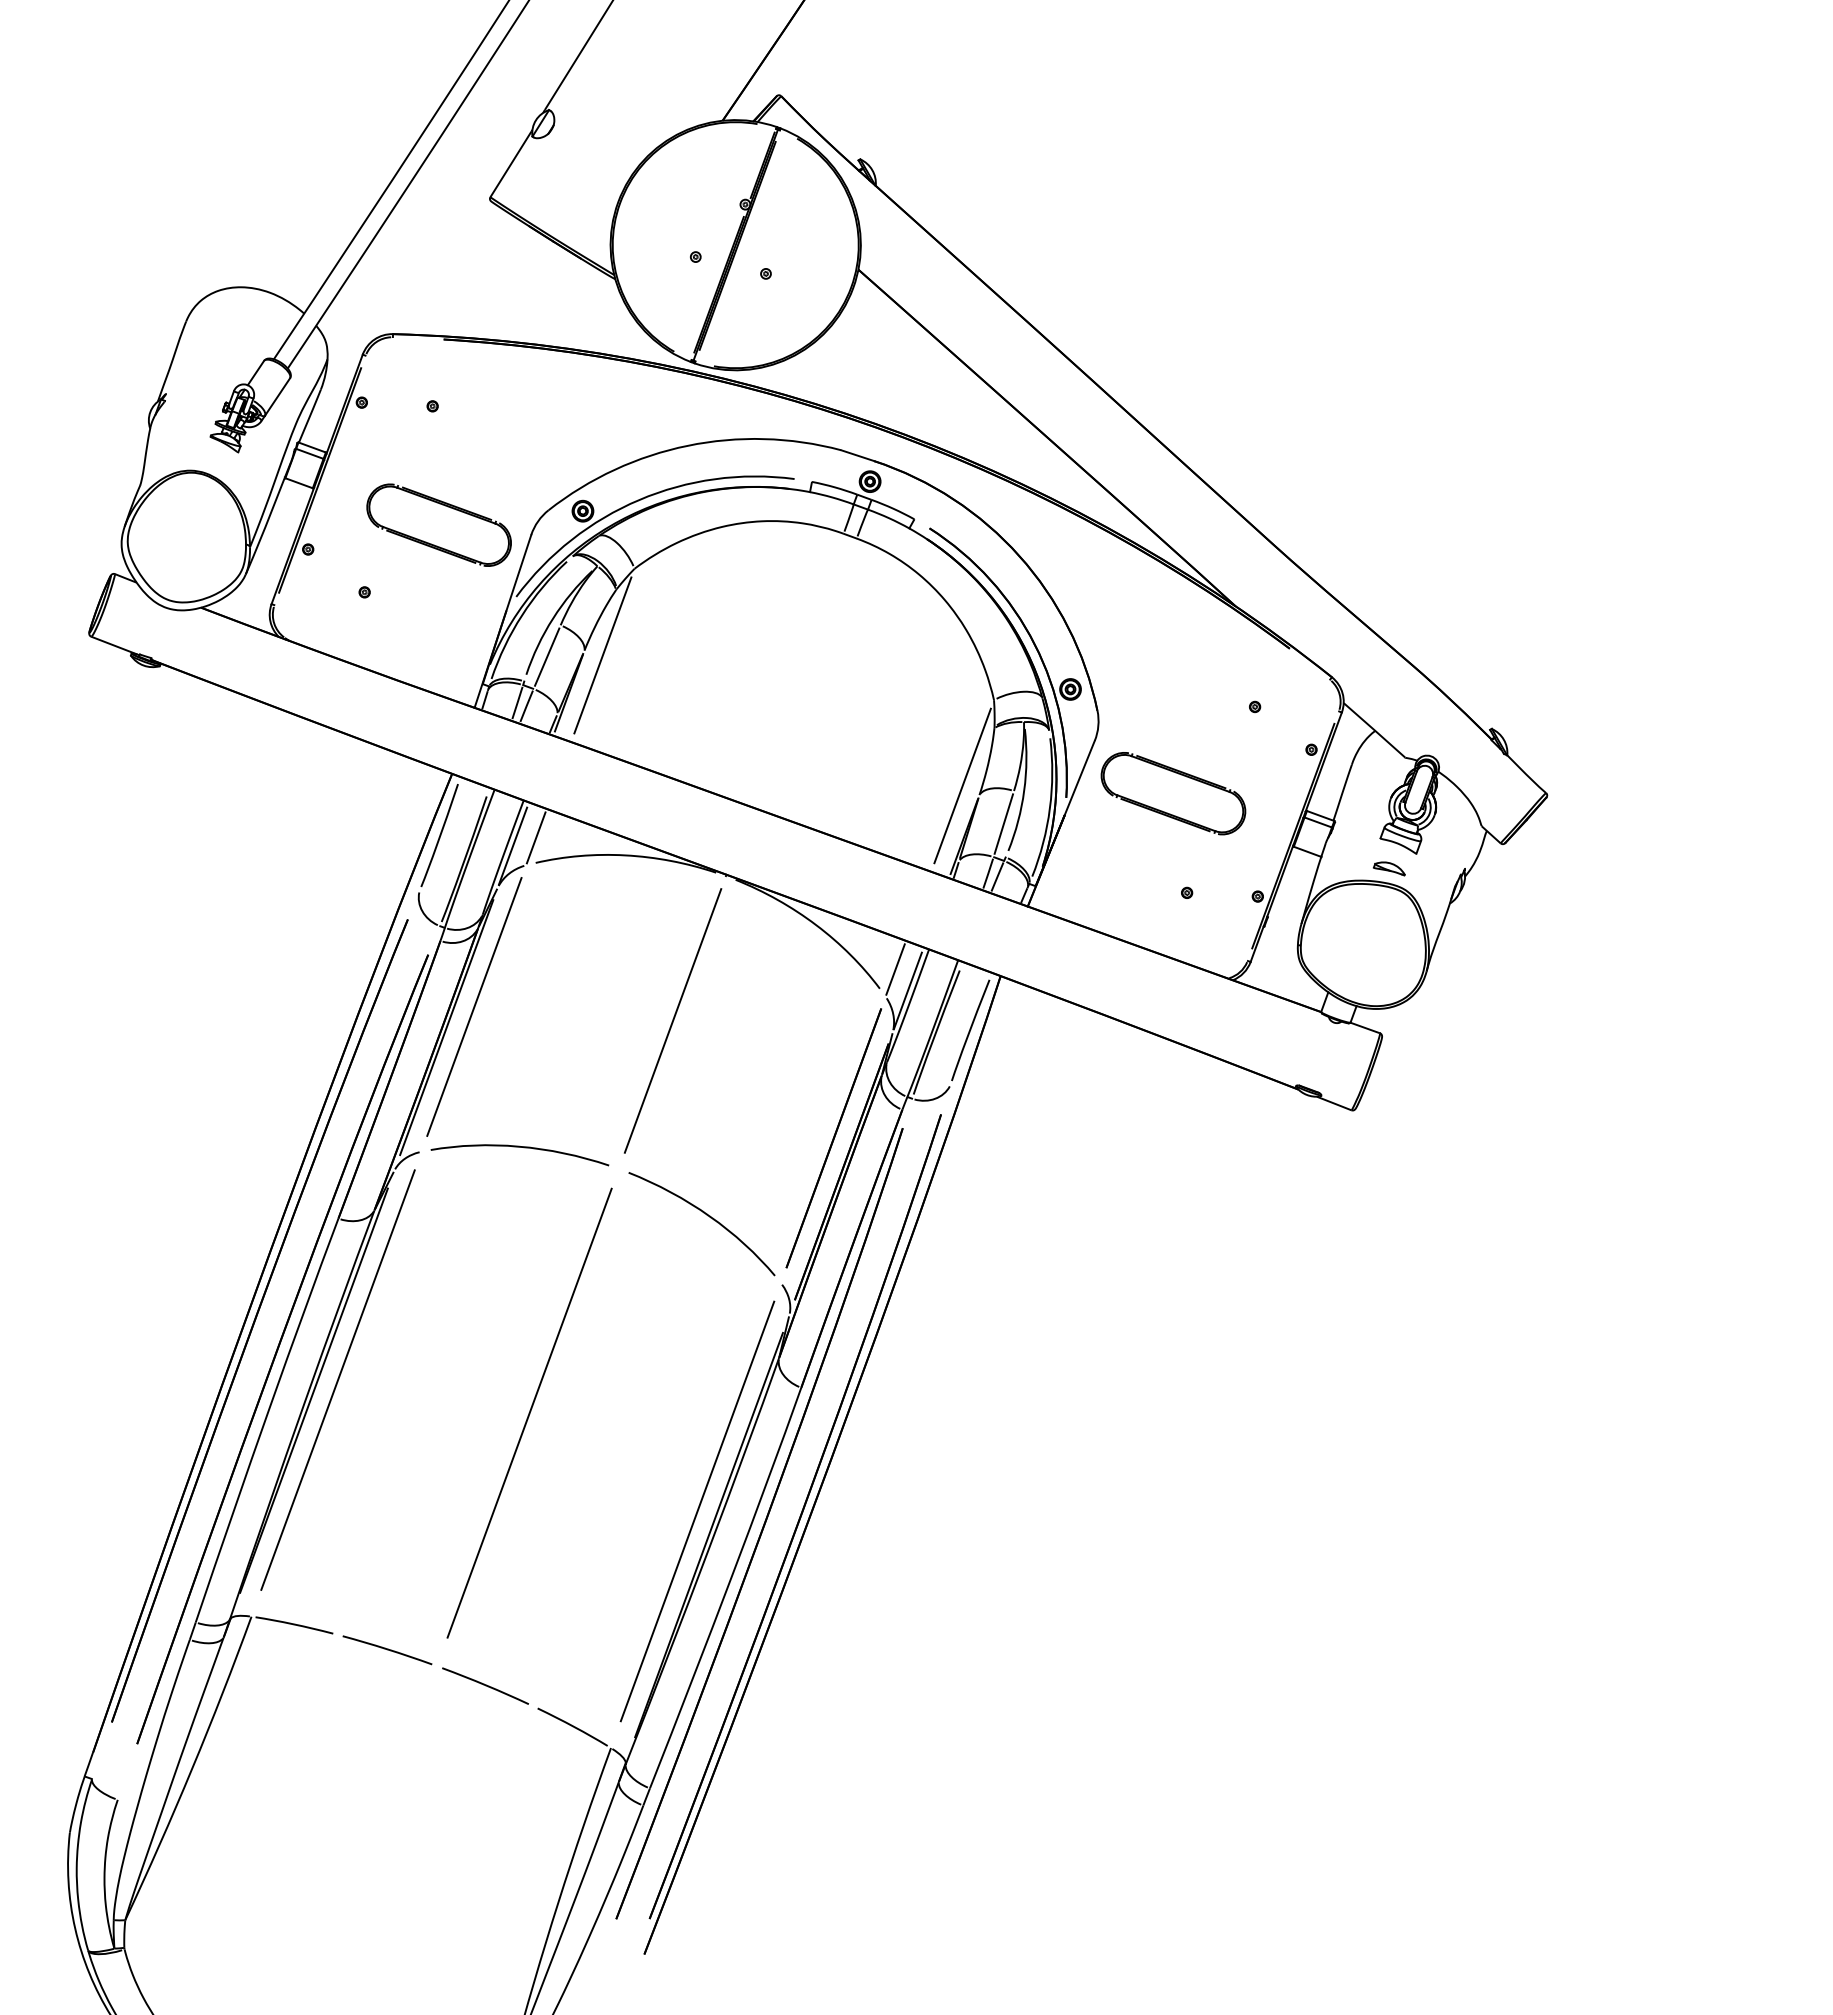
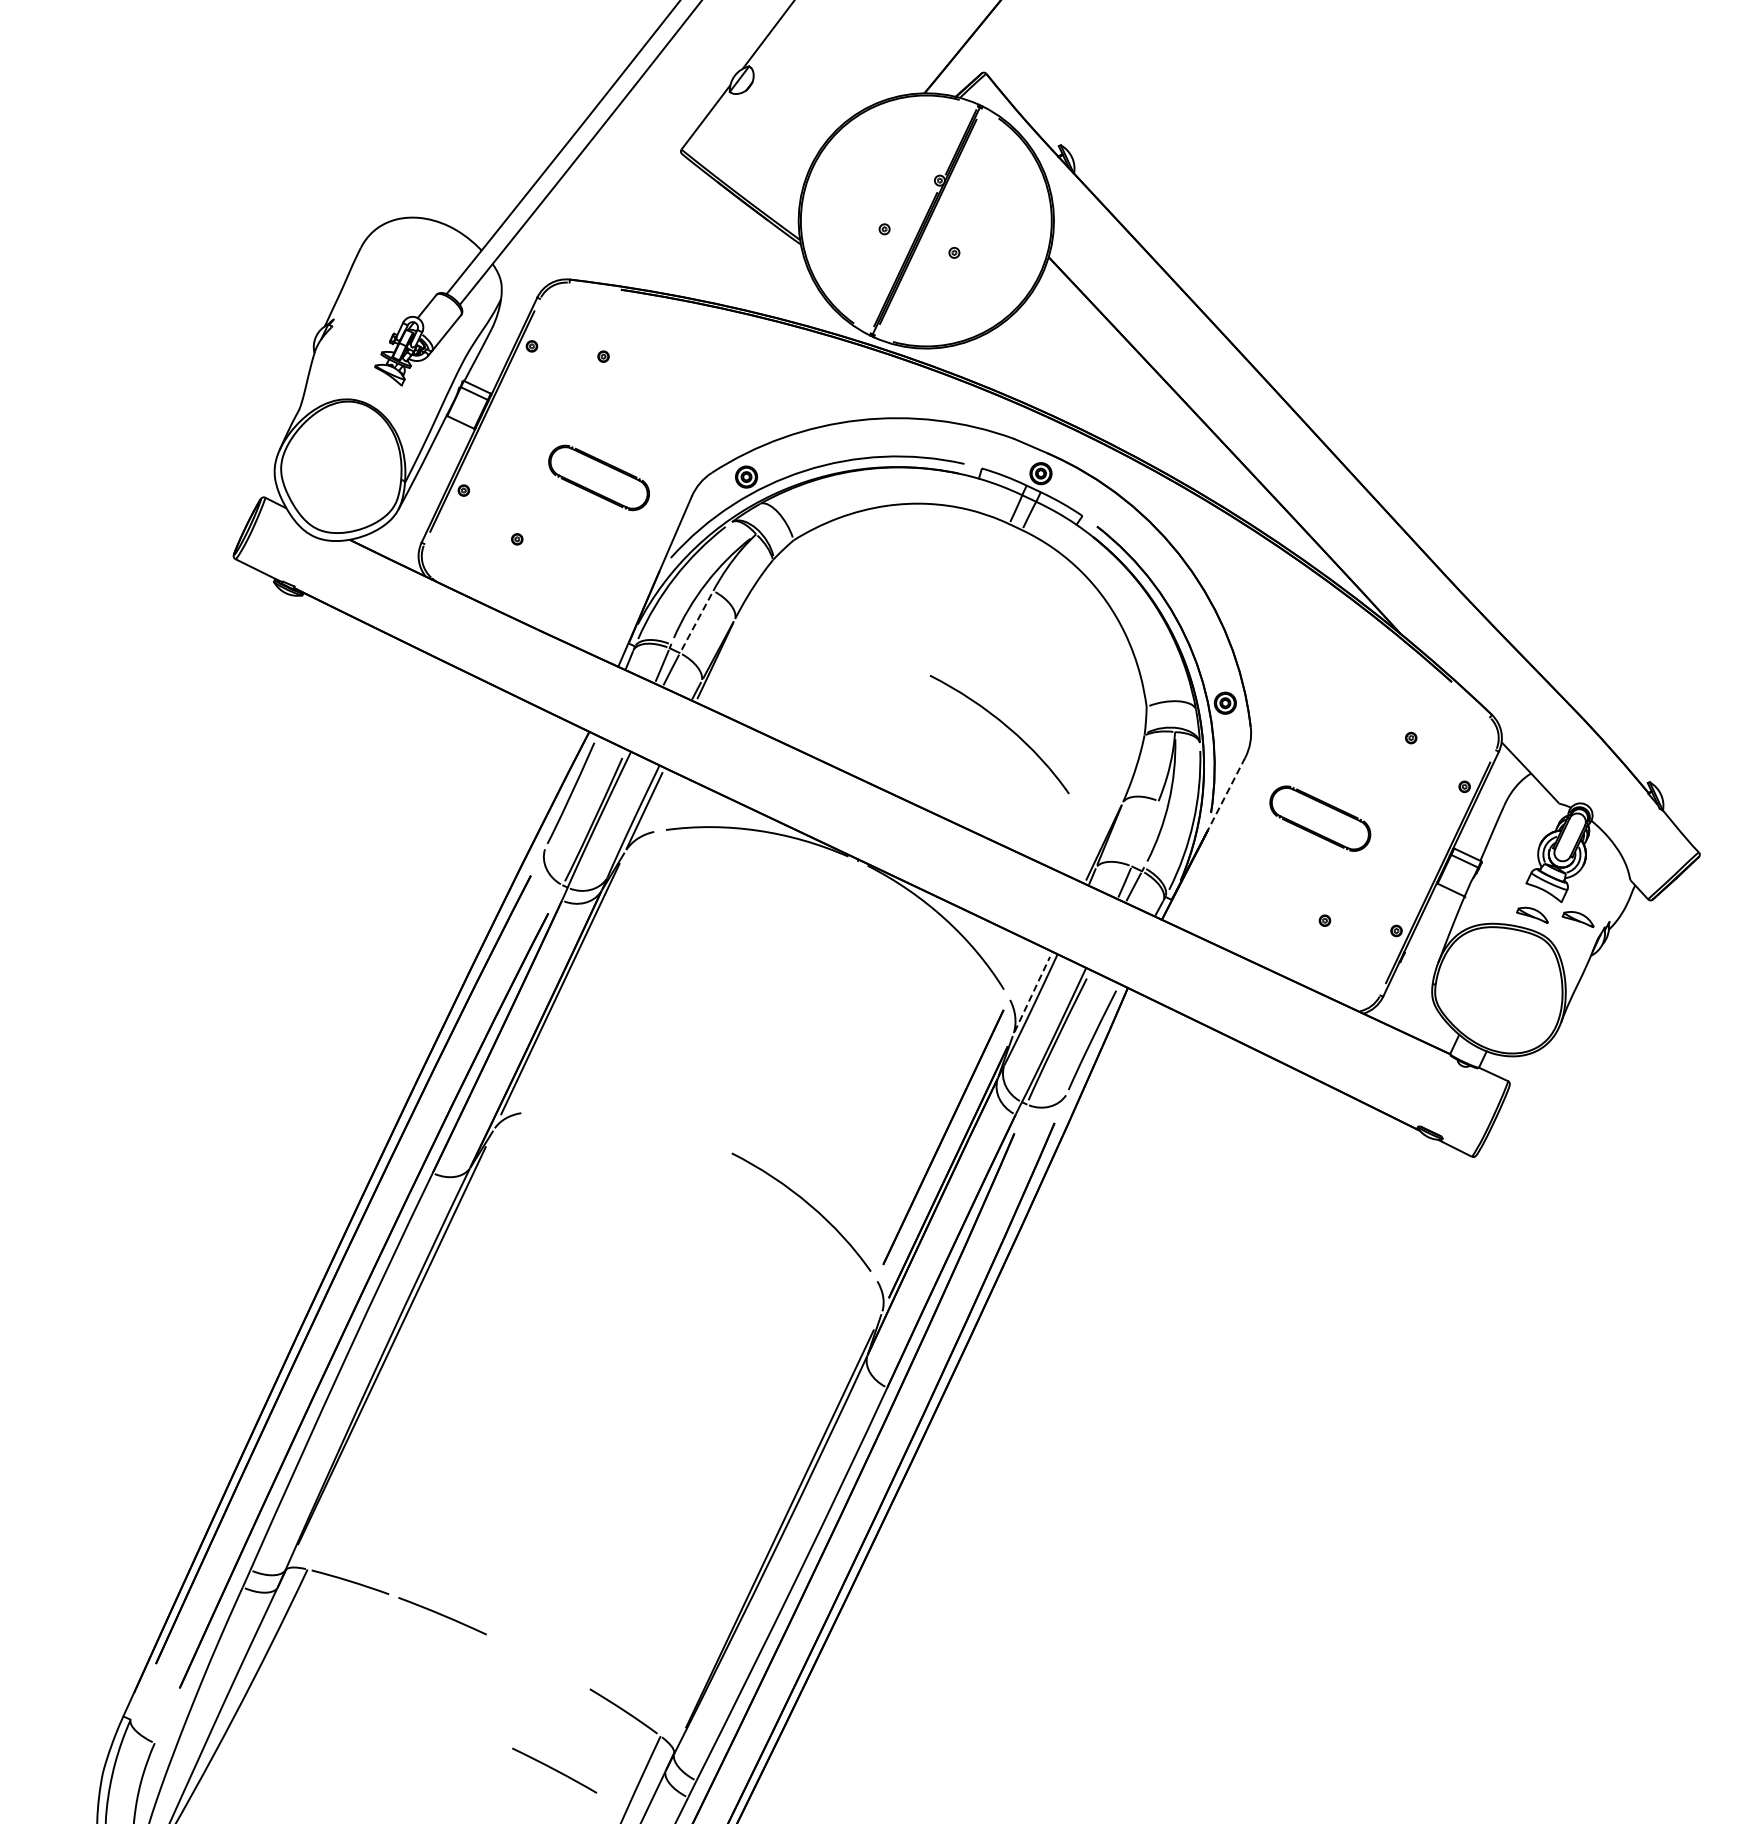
part: (438, 524) -> (598, 477), size x0.7
line: (602, 655) -> (753, 625), removed
line: (546, 657) -> (695, 622), solid -> dashed
curve: (857, 731) -> (1005, 726), added
line: (1079, 778) -> (1226, 794), solid -> dashed
line: (962, 785) -> (1106, 790), removed
part: (1173, 793) -> (1320, 818), size x0.7
line: (1003, 823) -> (1144, 833), removed
line: (535, 837) -> (668, 804), removed
part: (1433, 868) -> (1577, 918), added
line: (895, 969) -> (1021, 971), removed
line: (907, 990) -> (1031, 993), solid -> dashed
line: (474, 1006) -> (590, 970), removed
line: (672, 1020) -> (790, 1002), removed
curve: (519, 1147) -> (623, 1117), removed
line: (337, 1379) -> (416, 1336), removed
line: (529, 1412) -> (608, 1387), removed
line: (697, 1511) -> (770, 1503), removed
line: (485, 1685) -> (554, 1770), moved

